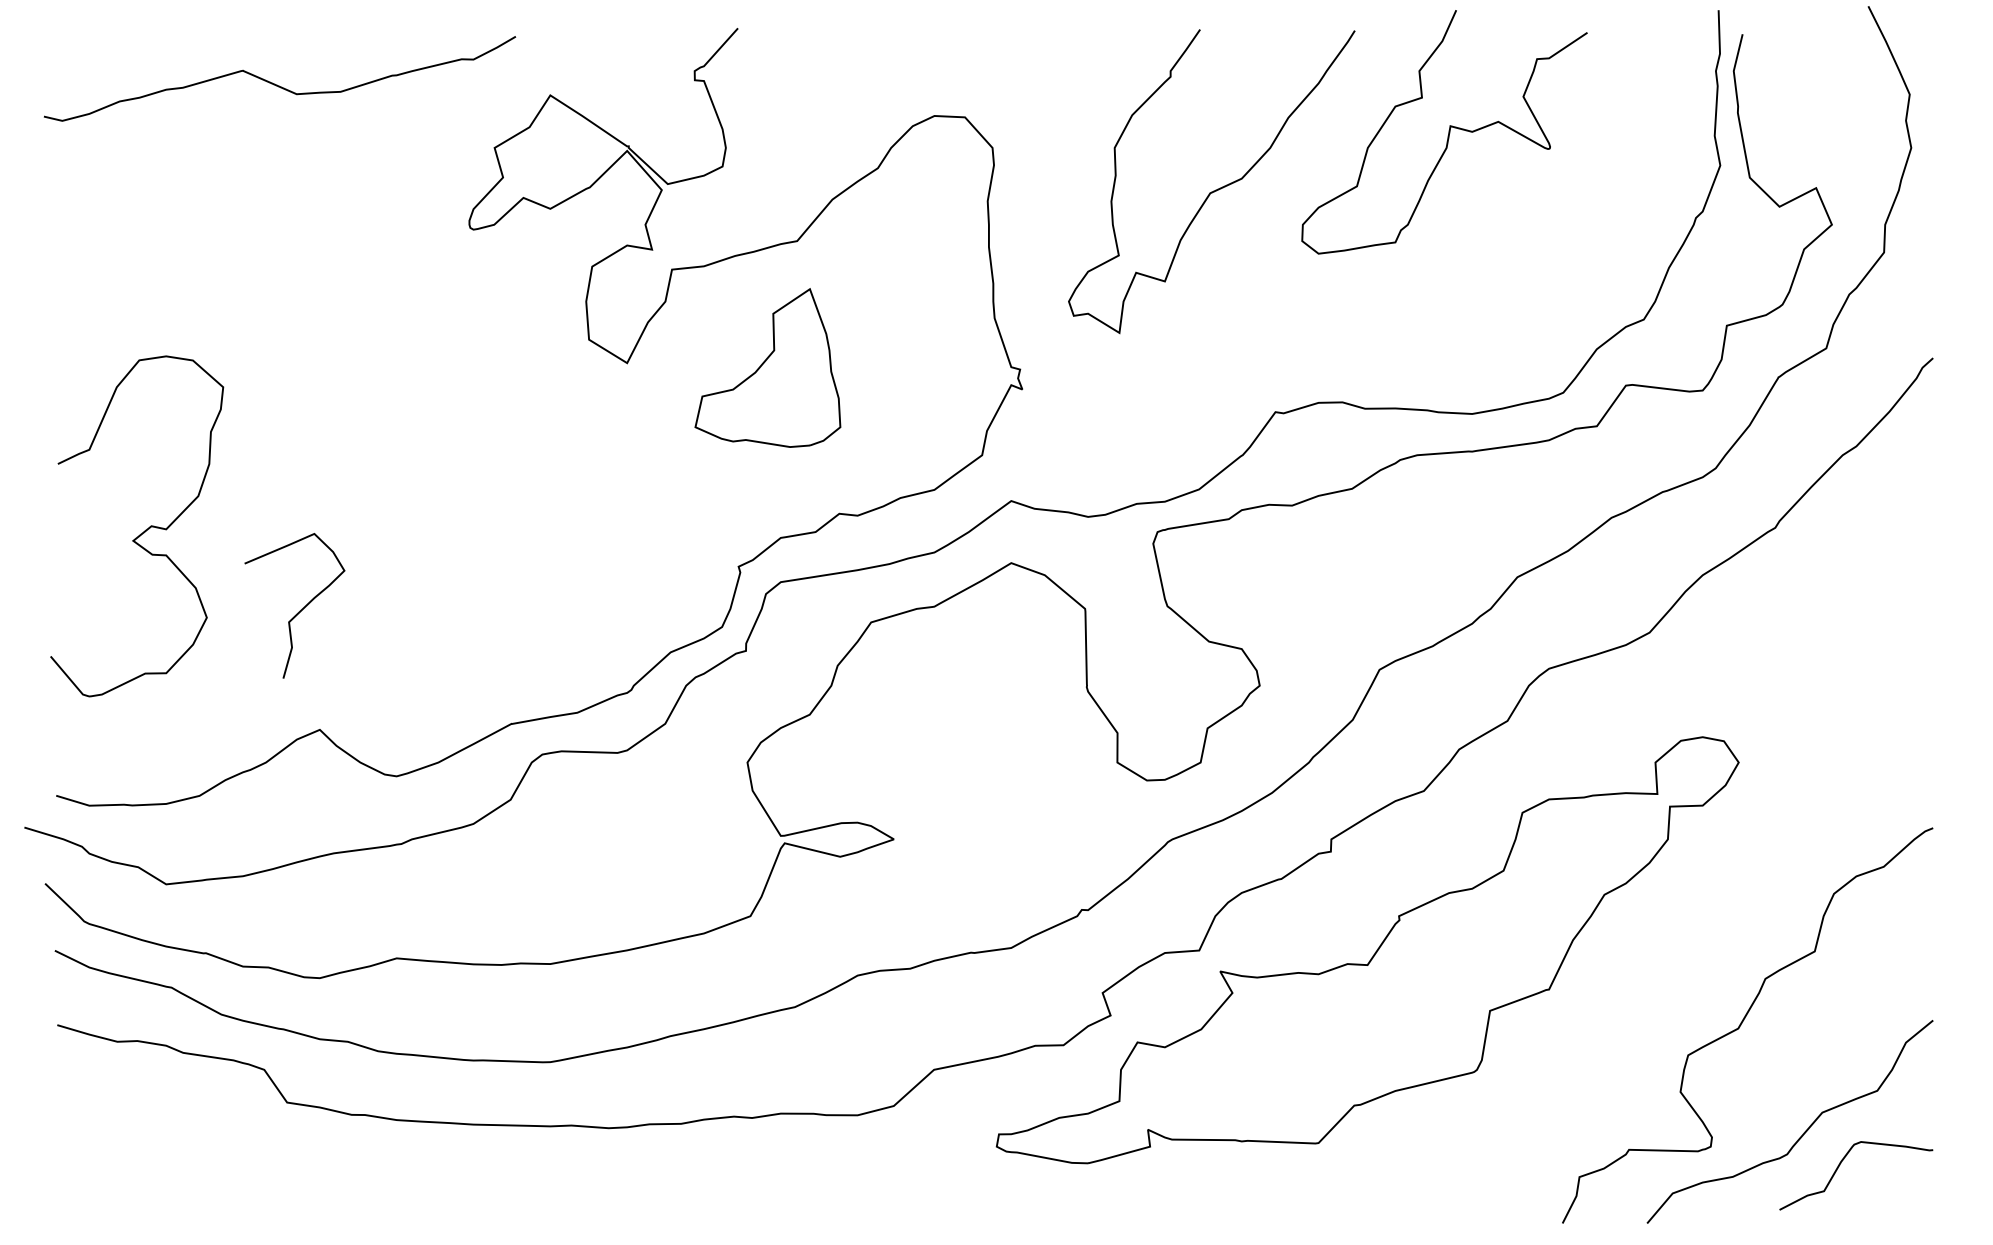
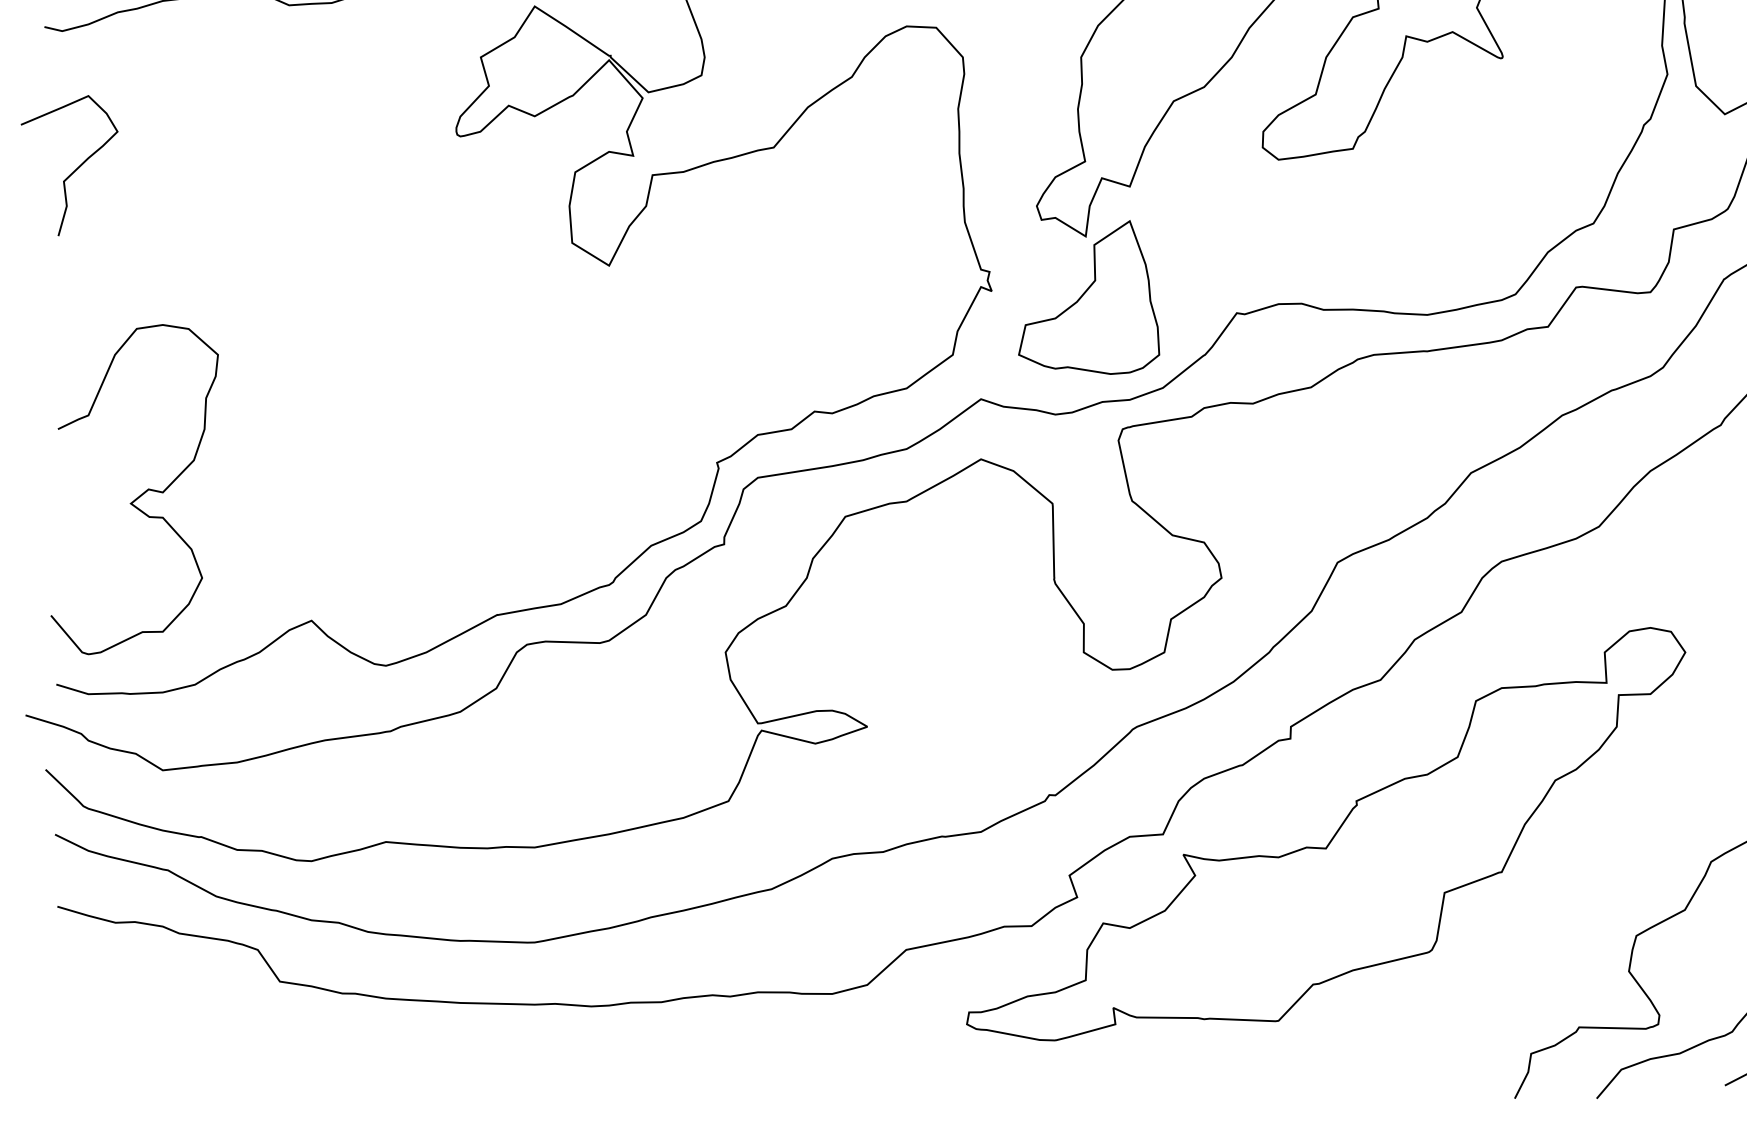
part: (767, 367) -> (1088, 297), moved
curve: (140, 533) -> (137, 496), moved
curve: (299, 610) -> (74, 170), moved

